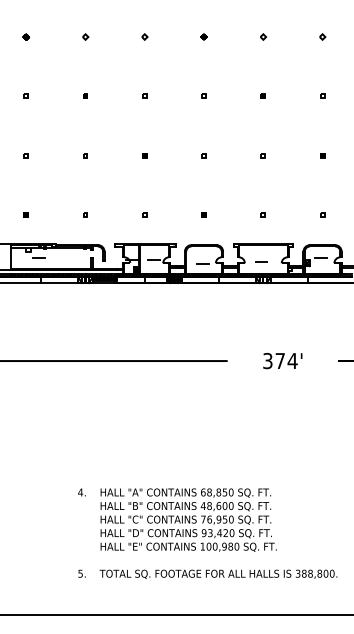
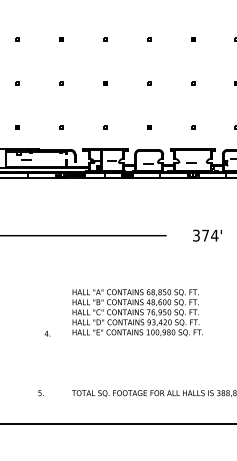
text: (81, 492) -> (47, 333), moved
text: (188, 519) -> (137, 312), moved
text: (81, 573) -> (40, 392), moved

